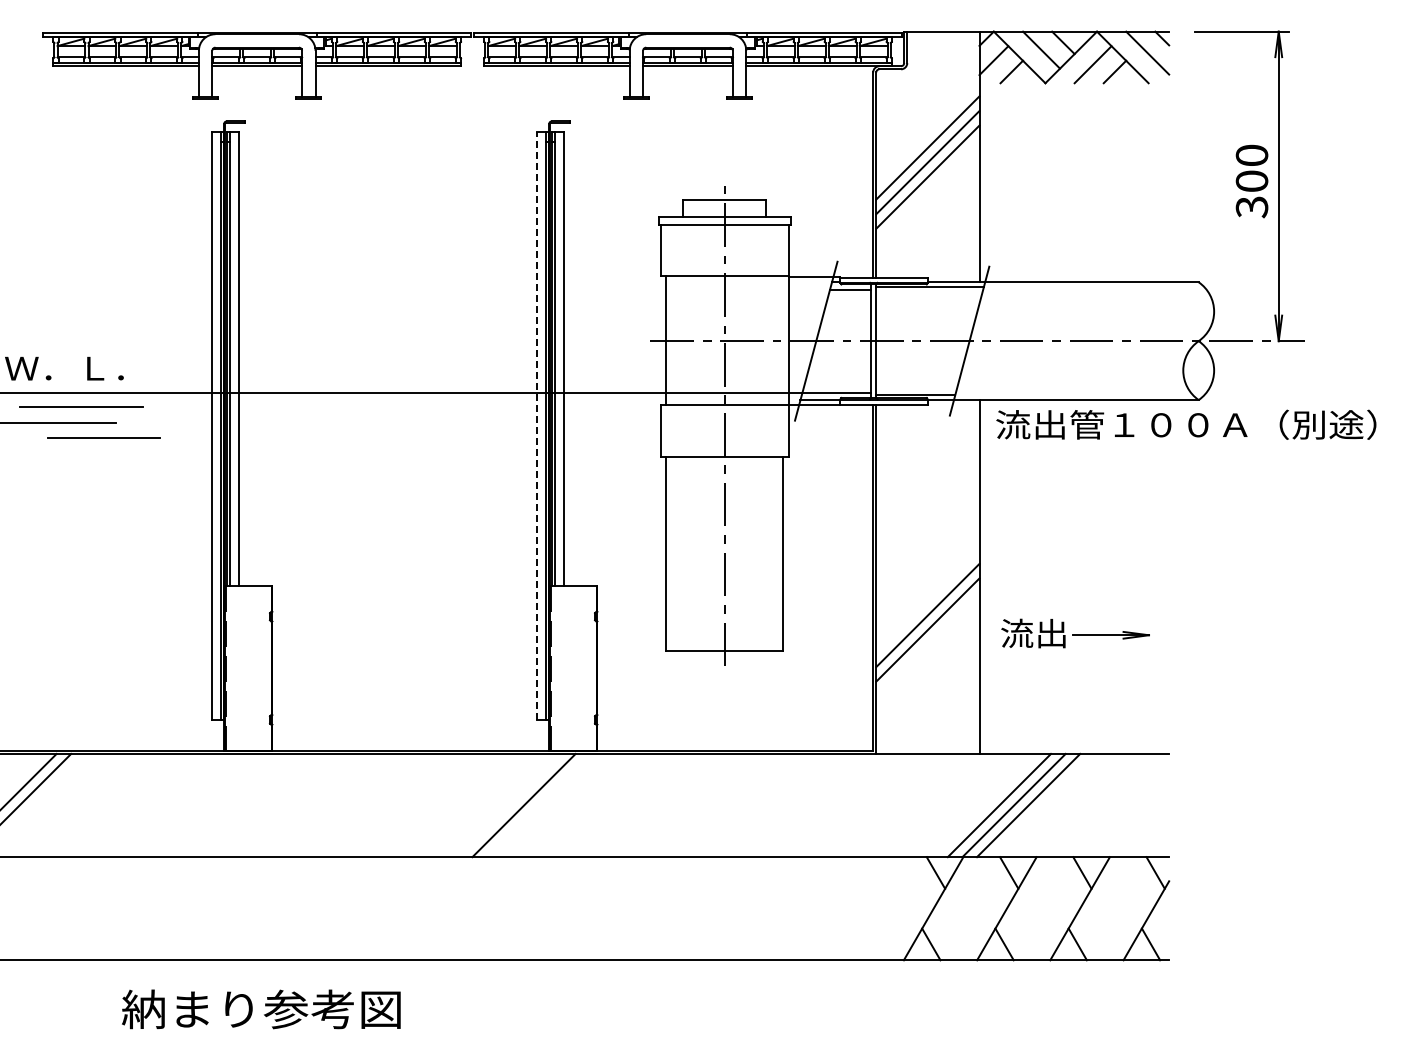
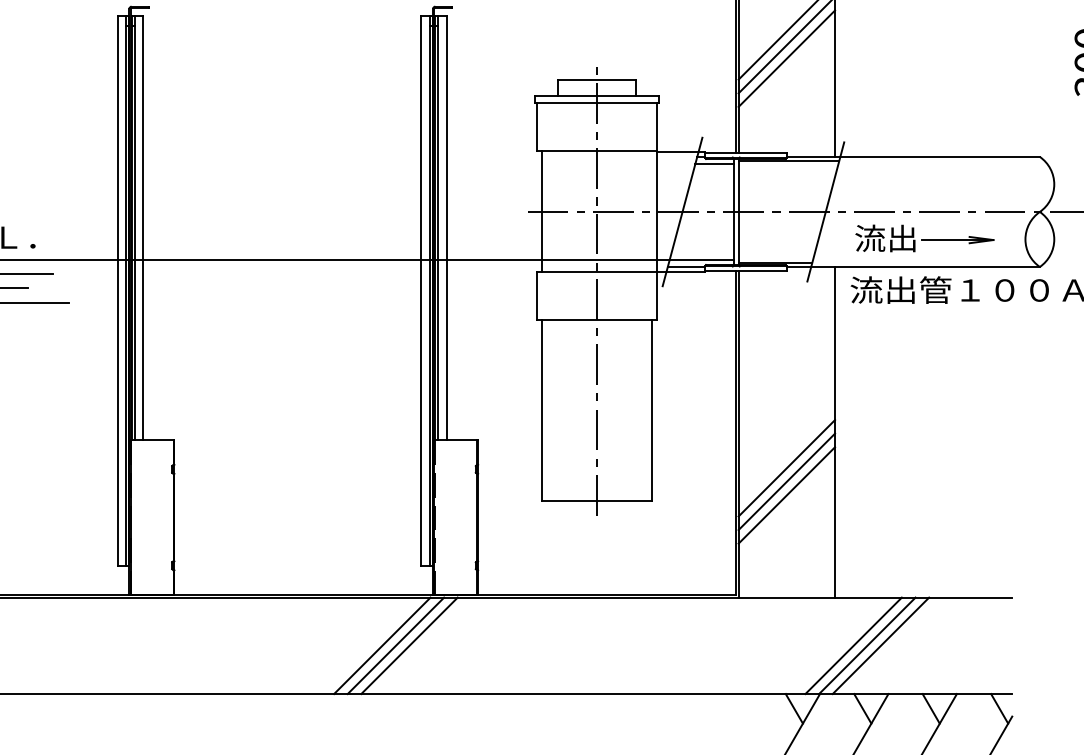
line: (536, 425) -> (421, 290), dashed -> solid
part: (1075, 633) -> (924, 238), moved
line: (927, 644) -> (786, 495), added
line: (494, 805) -> (381, 645), added
line: (509, 805) -> (395, 645), added

